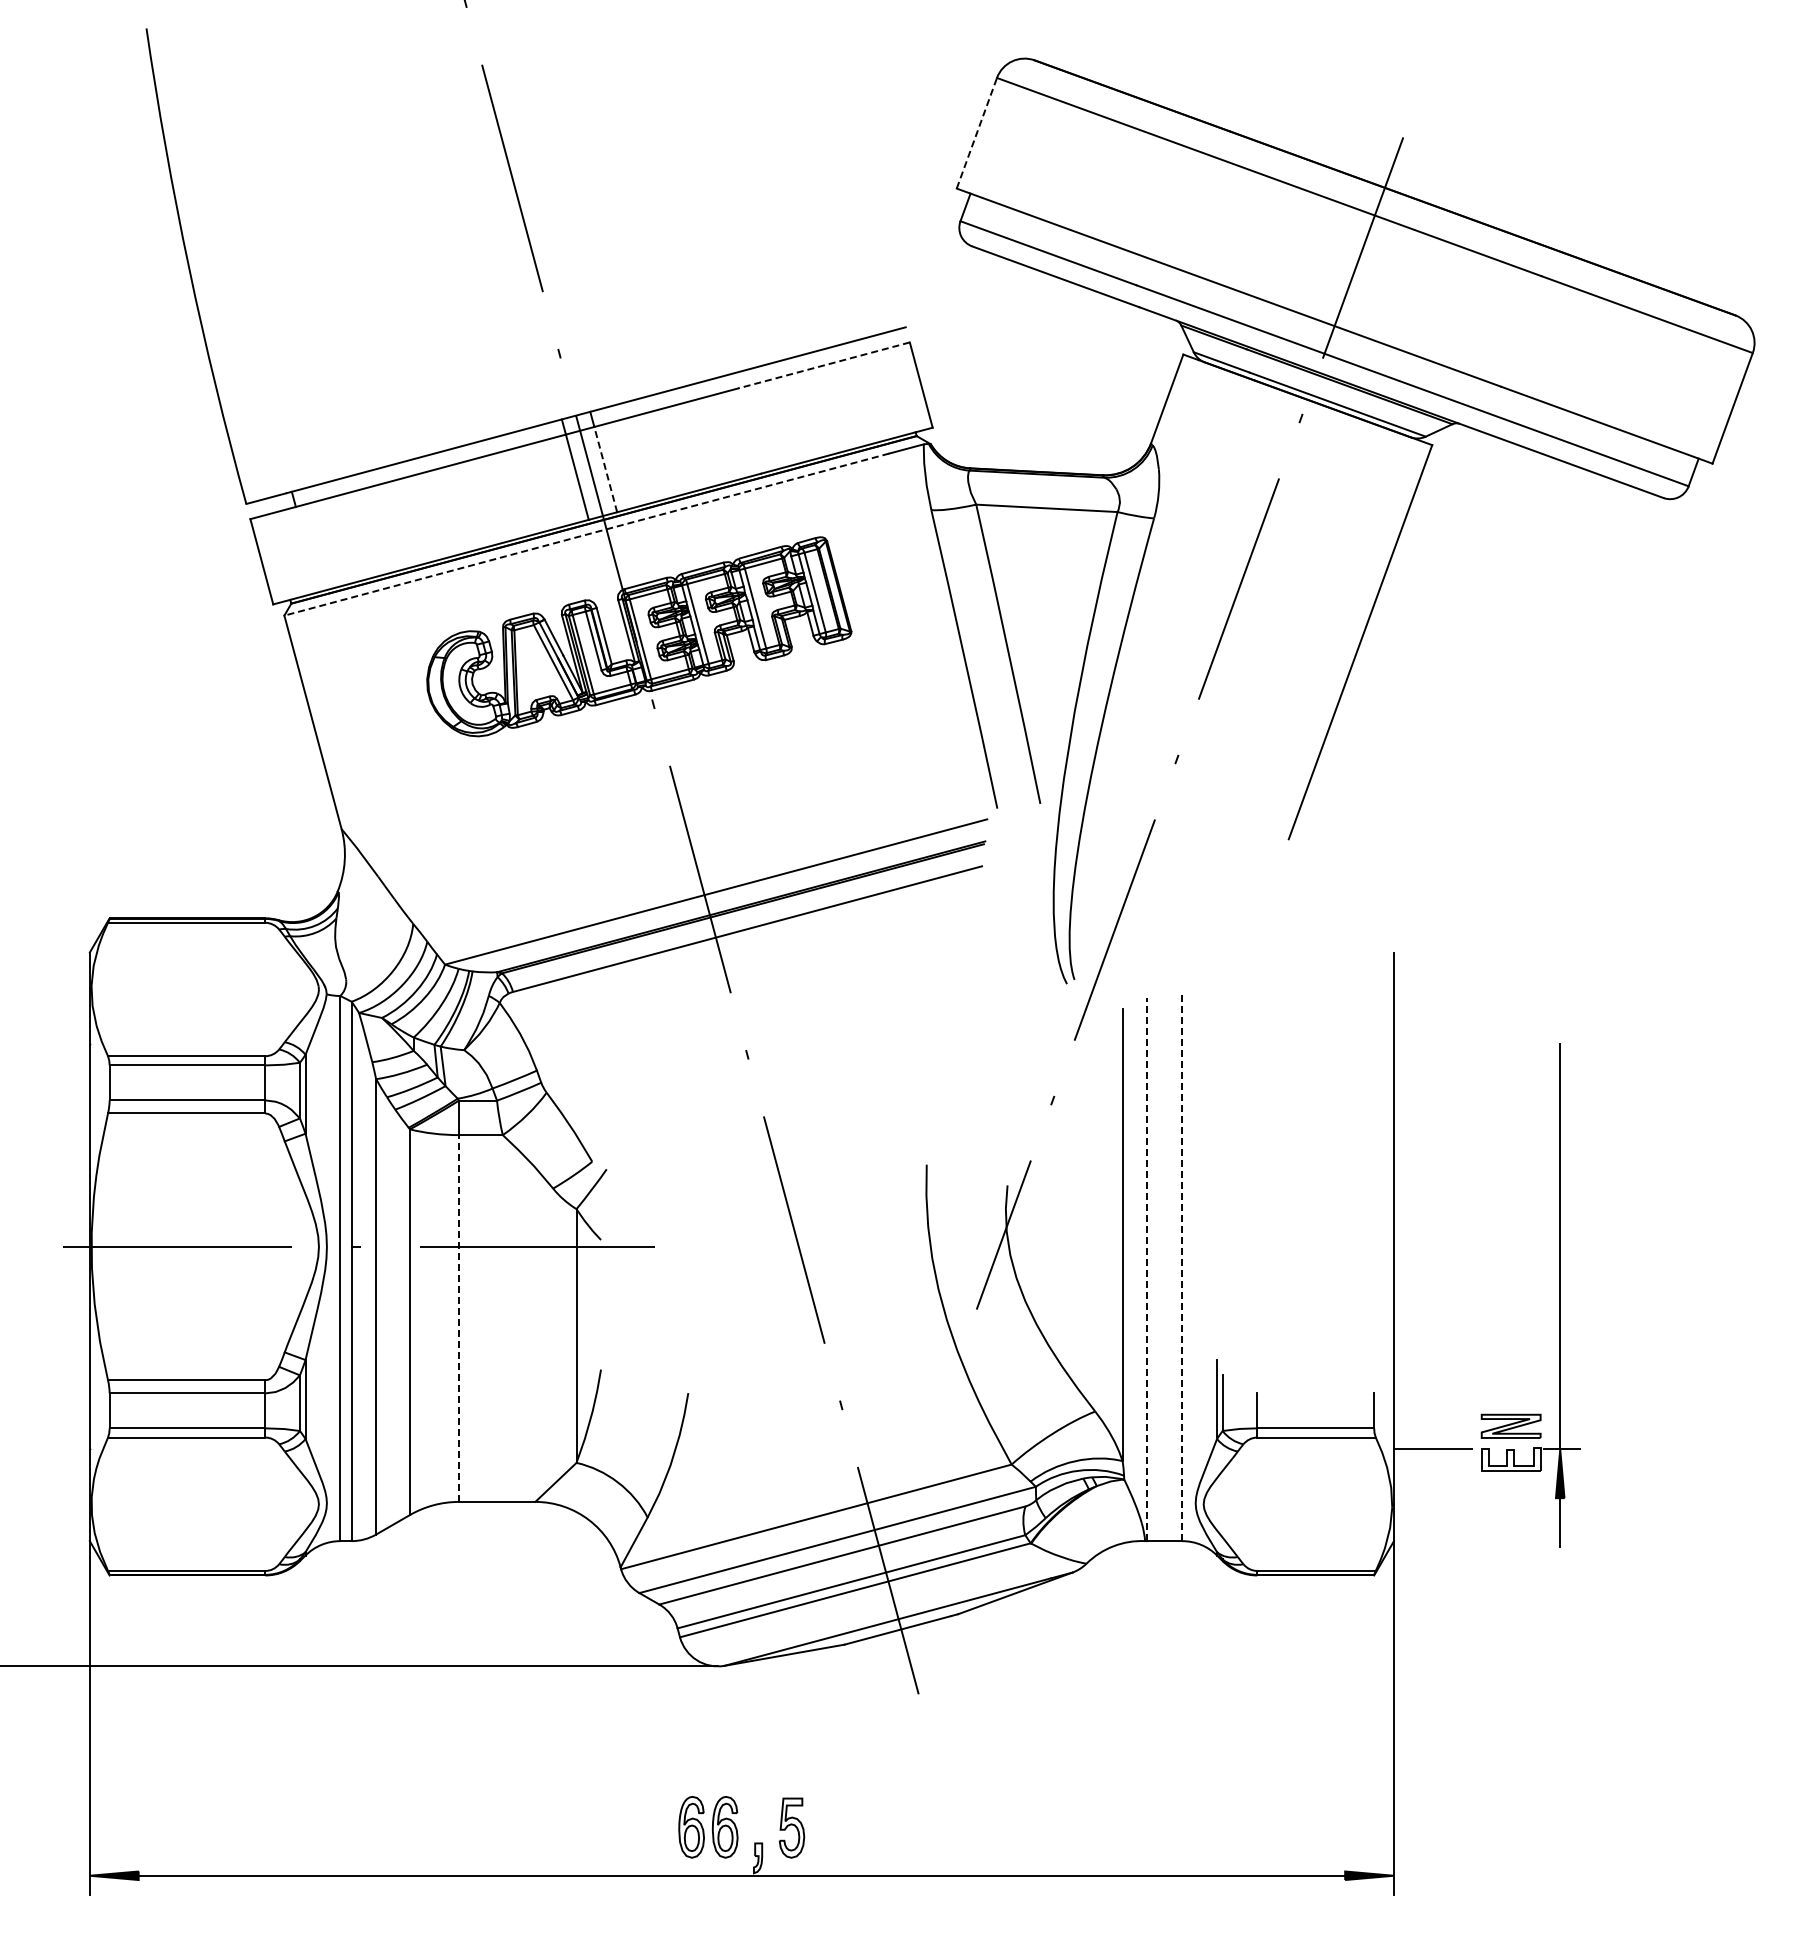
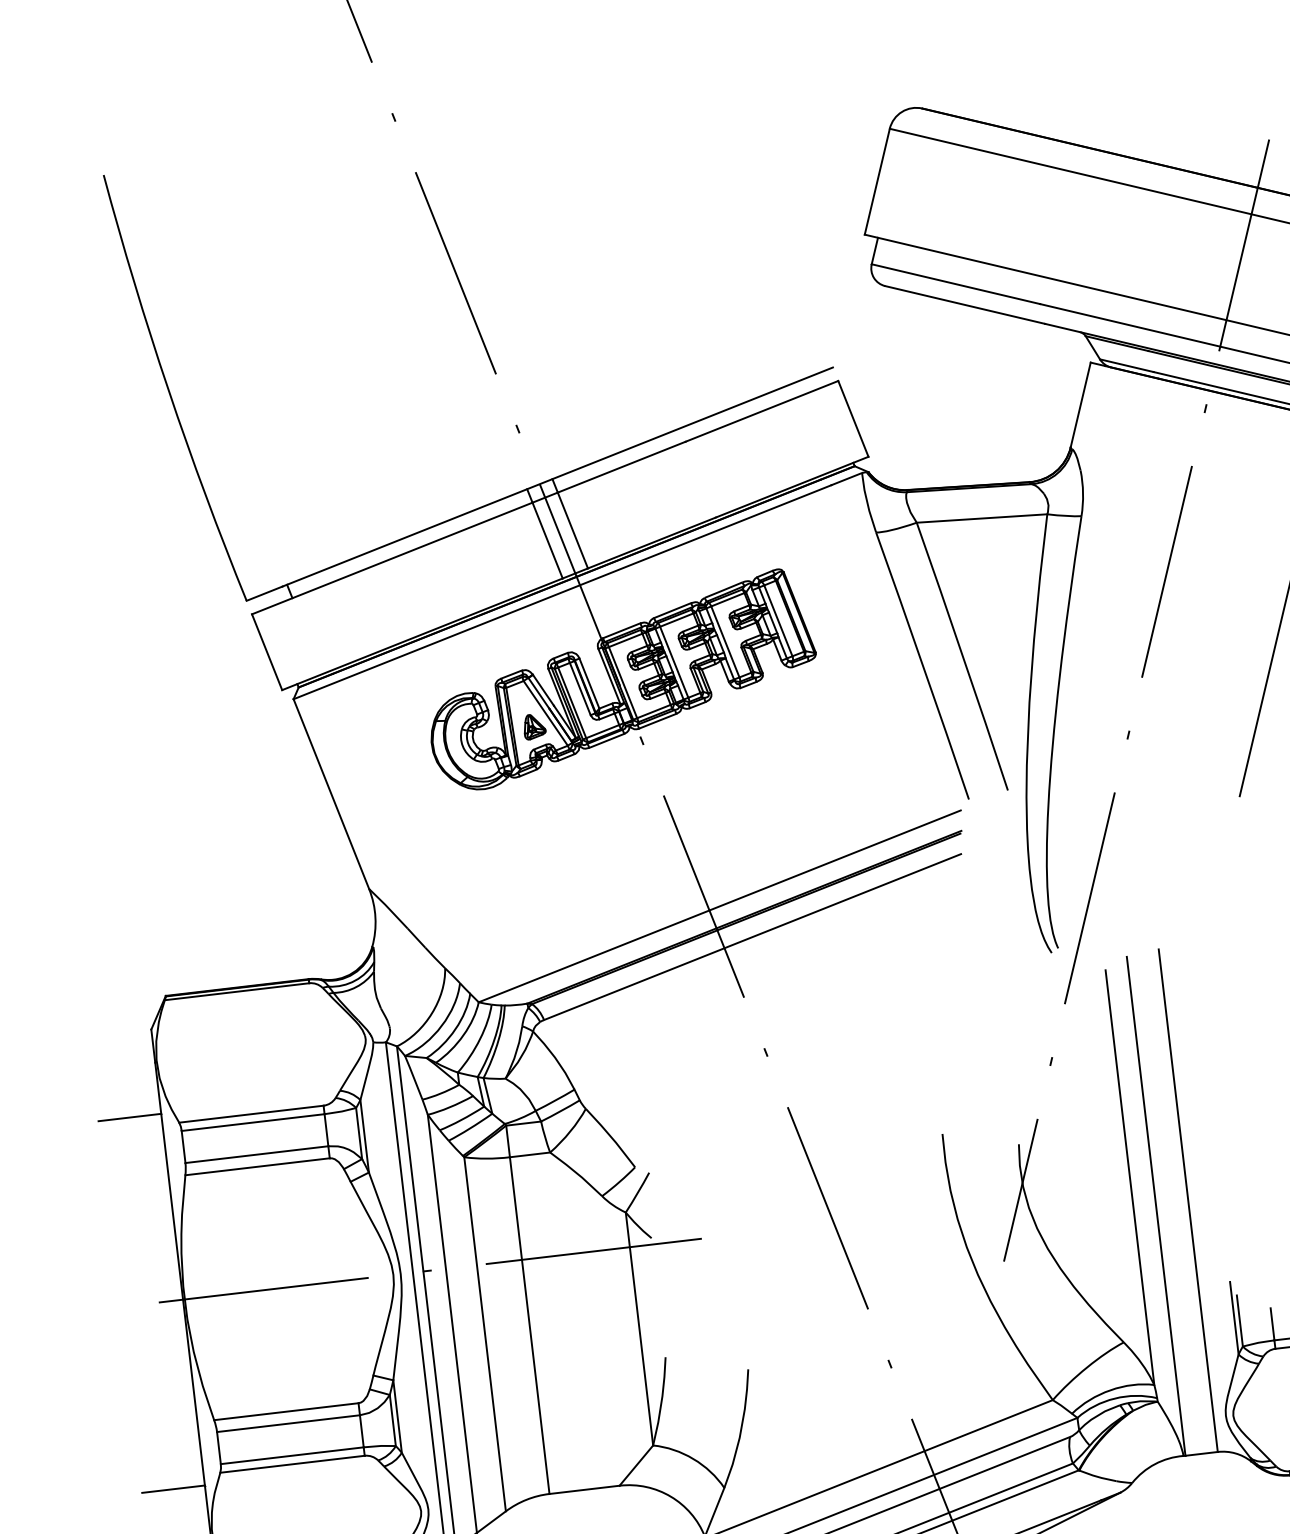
line: (976, 133) -> (876, 181), dashed -> solid
line: (824, 365) -> (762, 411), dashed -> solid
line: (605, 469) -> (572, 530), dashed -> solid
line: (586, 534) -> (562, 592), dashed -> solid
part: (539, 675) -> (534, 726), added
line: (55, 1044) -> (129, 1117), added
line: (1182, 1267) -> (1188, 1200), dashed -> solid
line: (1147, 1269) -> (1156, 1206), dashed -> solid
line: (459, 1318) -> (530, 1325), dashed -> solid
line: (55, 1449) -> (173, 1489), added

